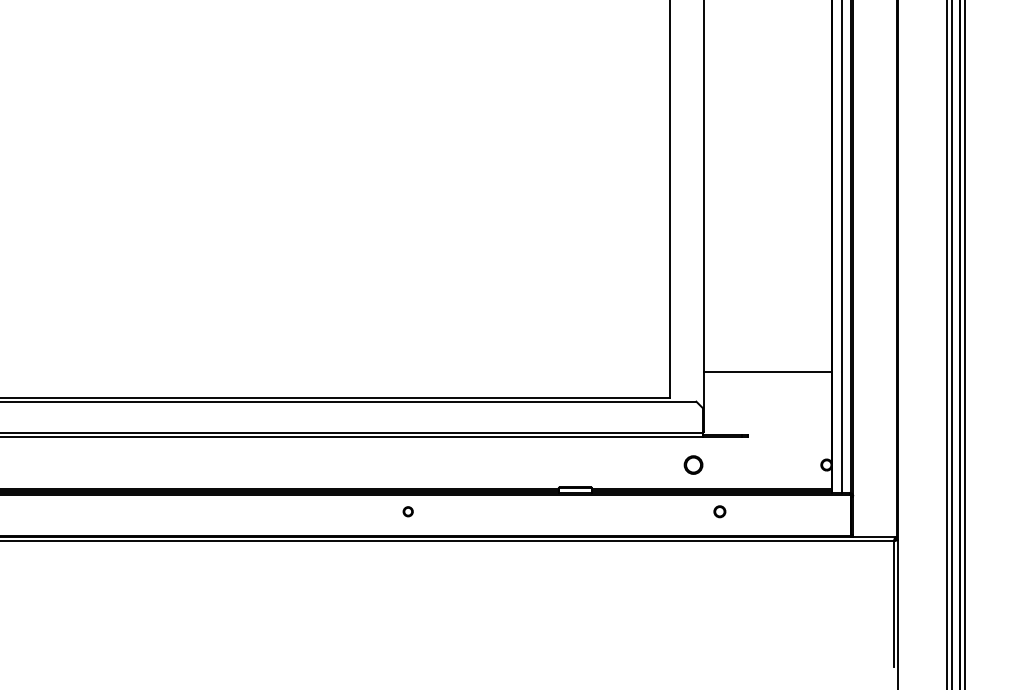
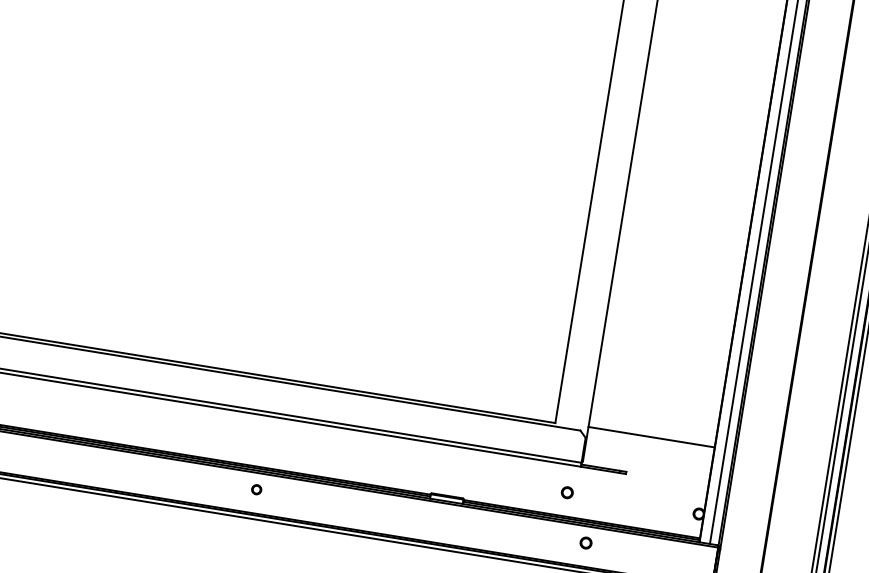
line: (767, 371) -> (651, 436), moved
circle: (692, 464) -> (566, 492), size x0.62
part: (407, 511) -> (256, 489), moved

